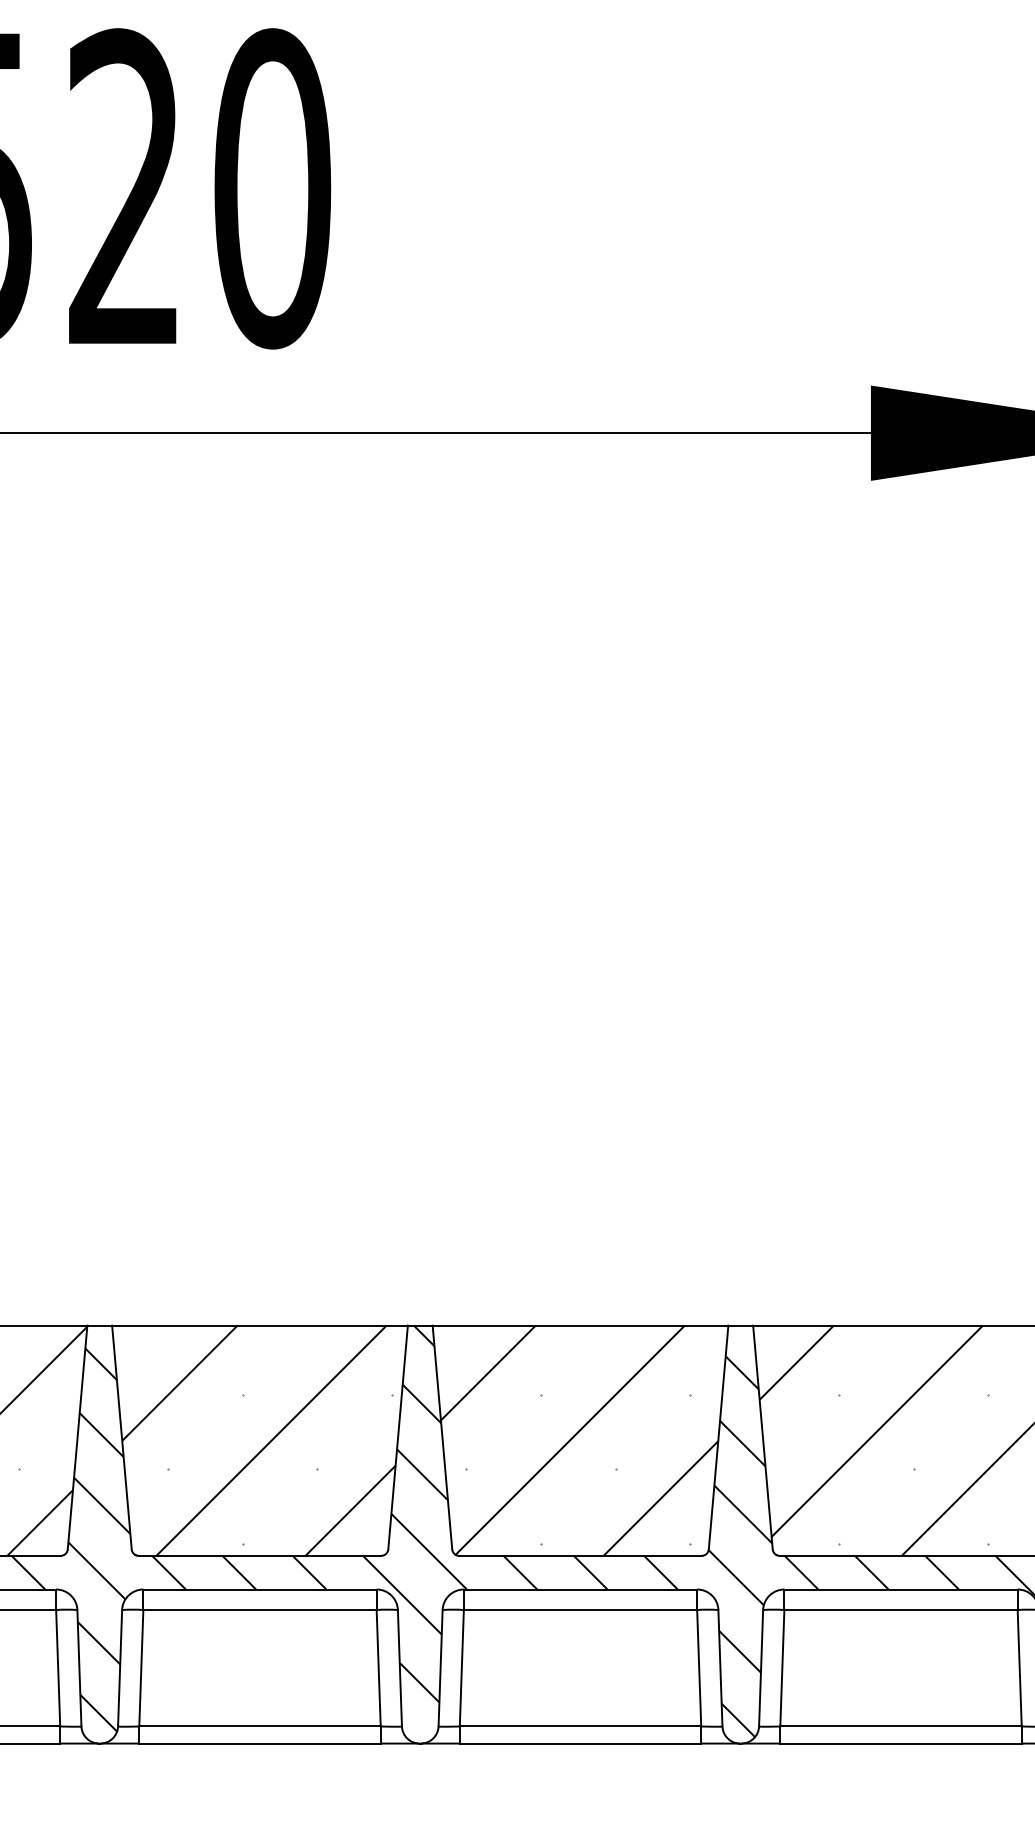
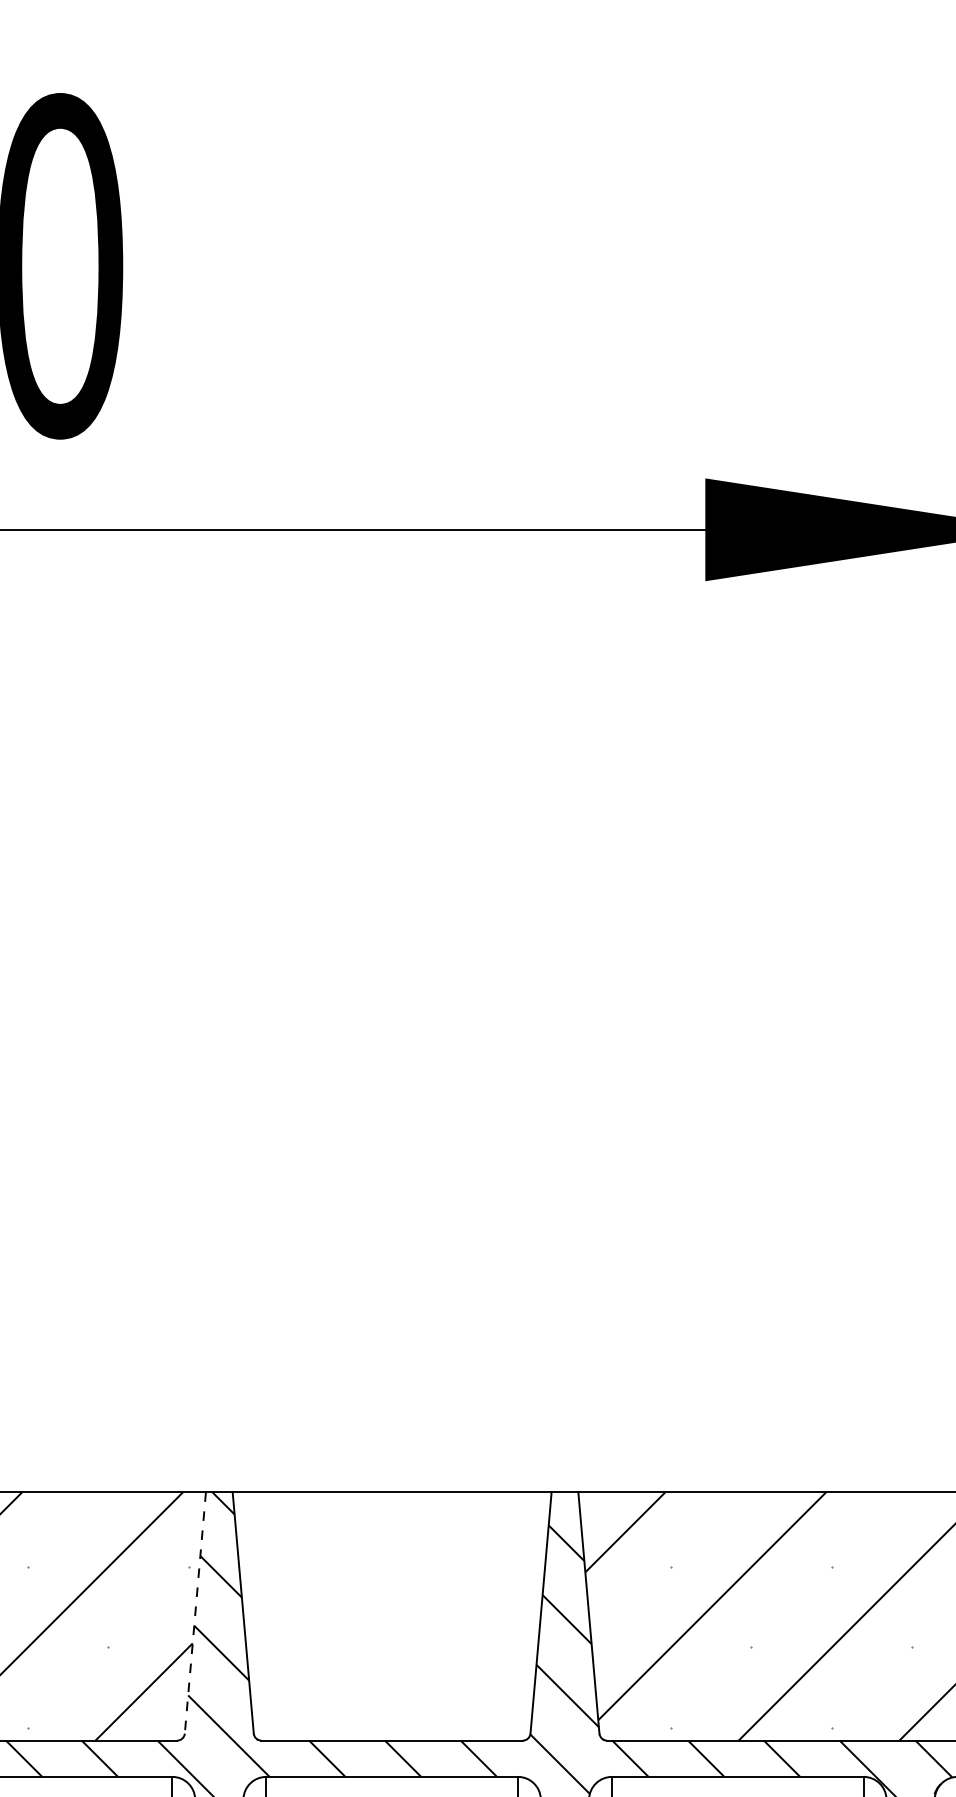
line: (398, 1438) -> (195, 1614), solid -> dashed
hatch: (579, 1440) -> (391, 1616), removed

